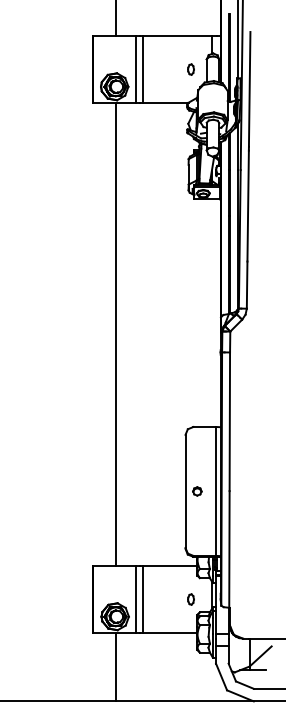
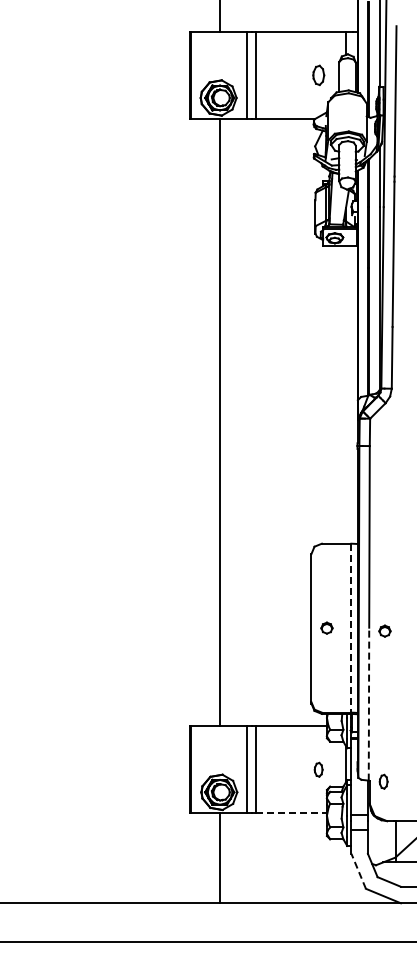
part: (190, 69) -> (318, 75), size x1.4
line: (216, 491) -> (351, 628), solid -> dashed
part: (241, 493) -> (384, 630), added
line: (229, 548) -> (368, 703), solid -> dashed
part: (240, 608) -> (383, 781), added
line: (170, 632) -> (291, 813), solid -> dashed
line: (221, 677) -> (358, 871), solid -> dashed

